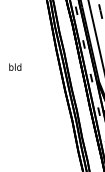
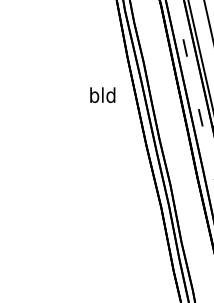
text: (15, 66) -> (103, 93), moved

